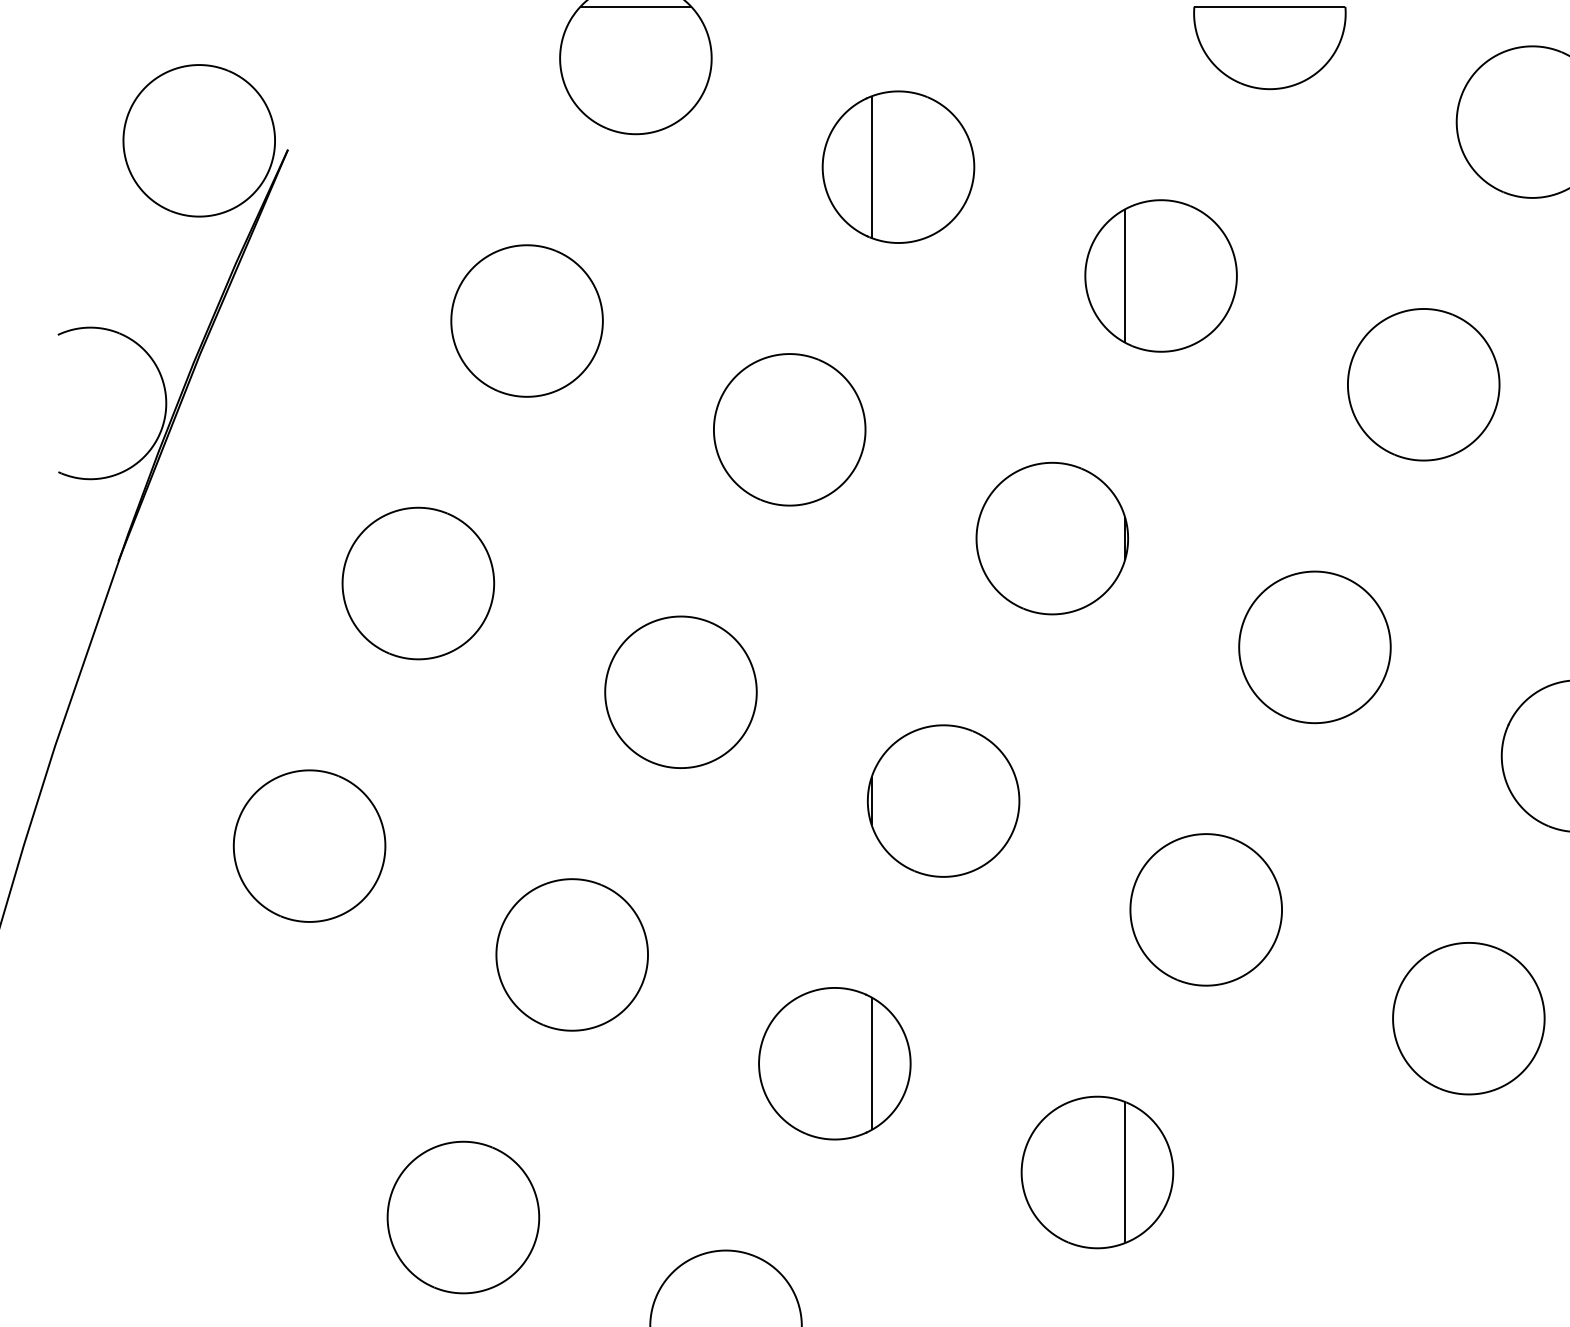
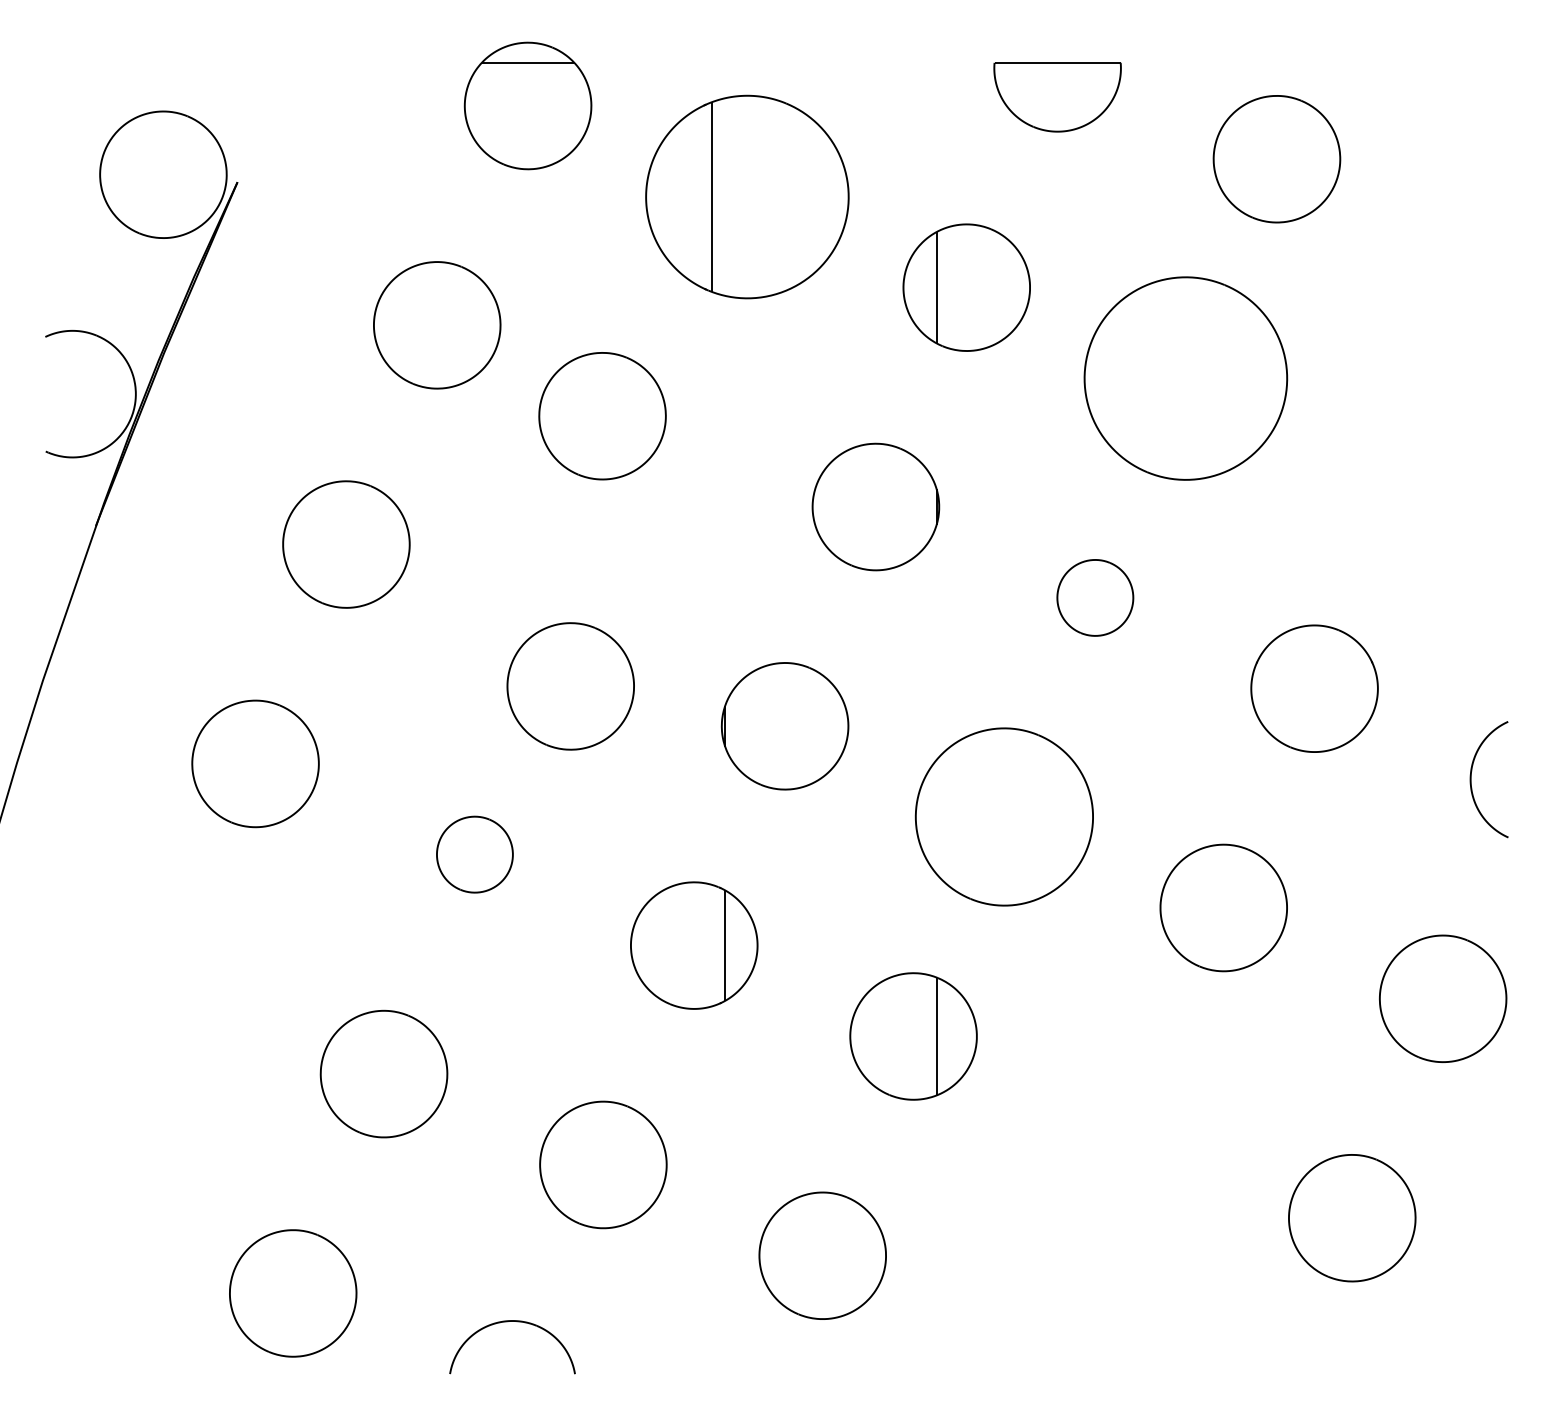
part: (898, 166) -> (747, 196), size x1.6
part: (1424, 384) -> (1186, 378), size x1.6
part: (789, 430) -> (602, 416), moved
part: (1315, 646) -> (1095, 597), size x0.6
part: (680, 692) -> (570, 686), moved
part: (1206, 910) -> (1004, 817), size x1.4
part: (571, 954) -> (474, 854), size x0.6

